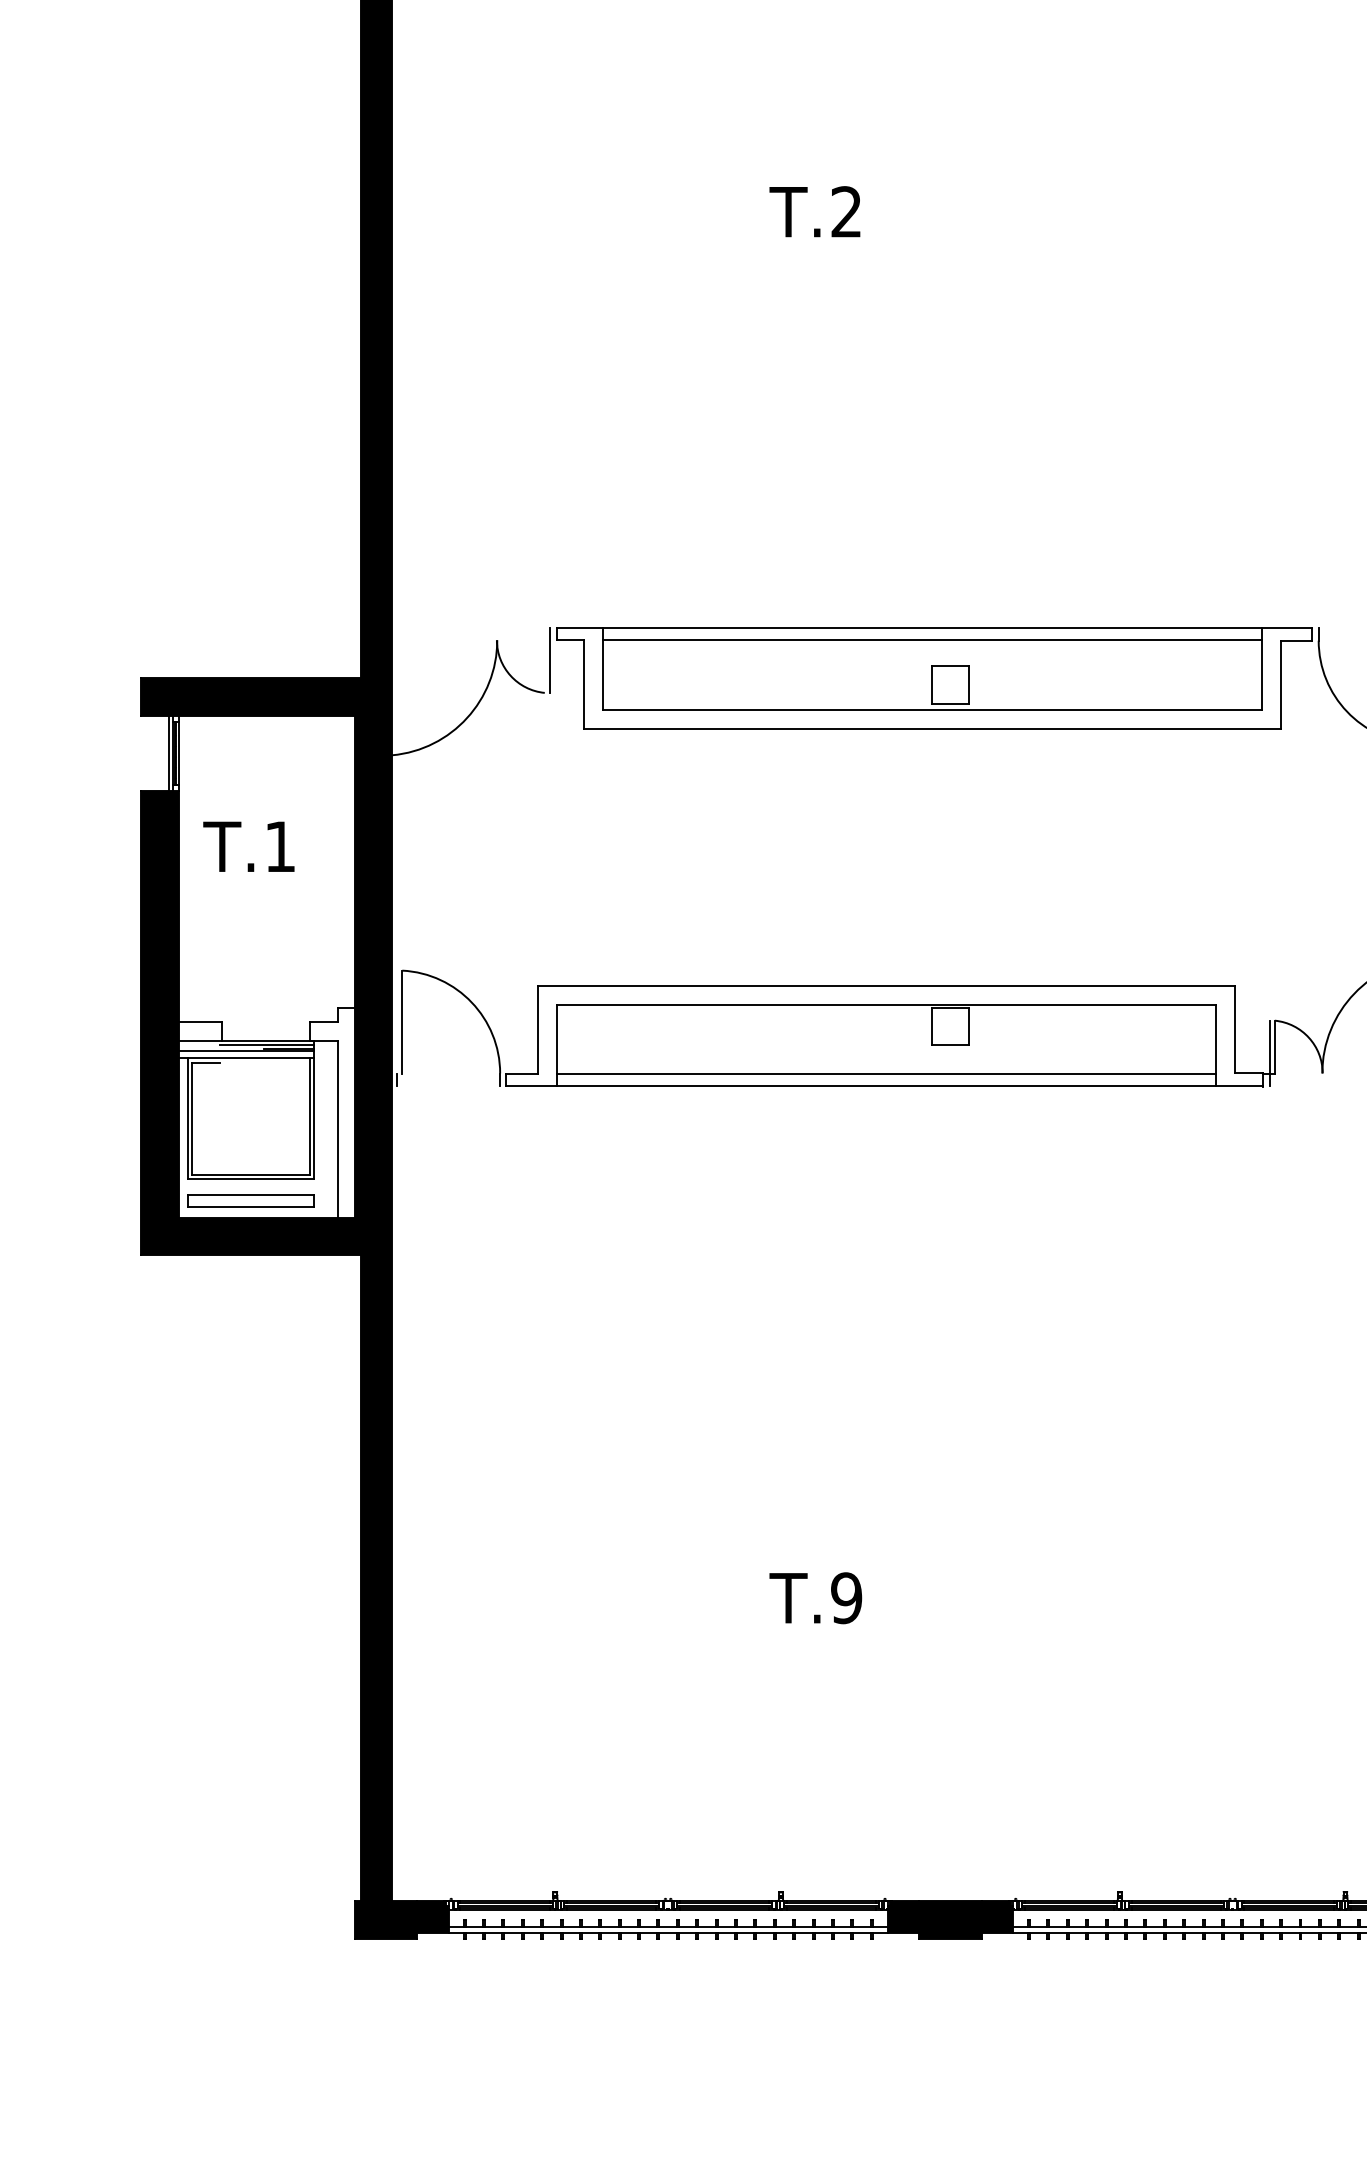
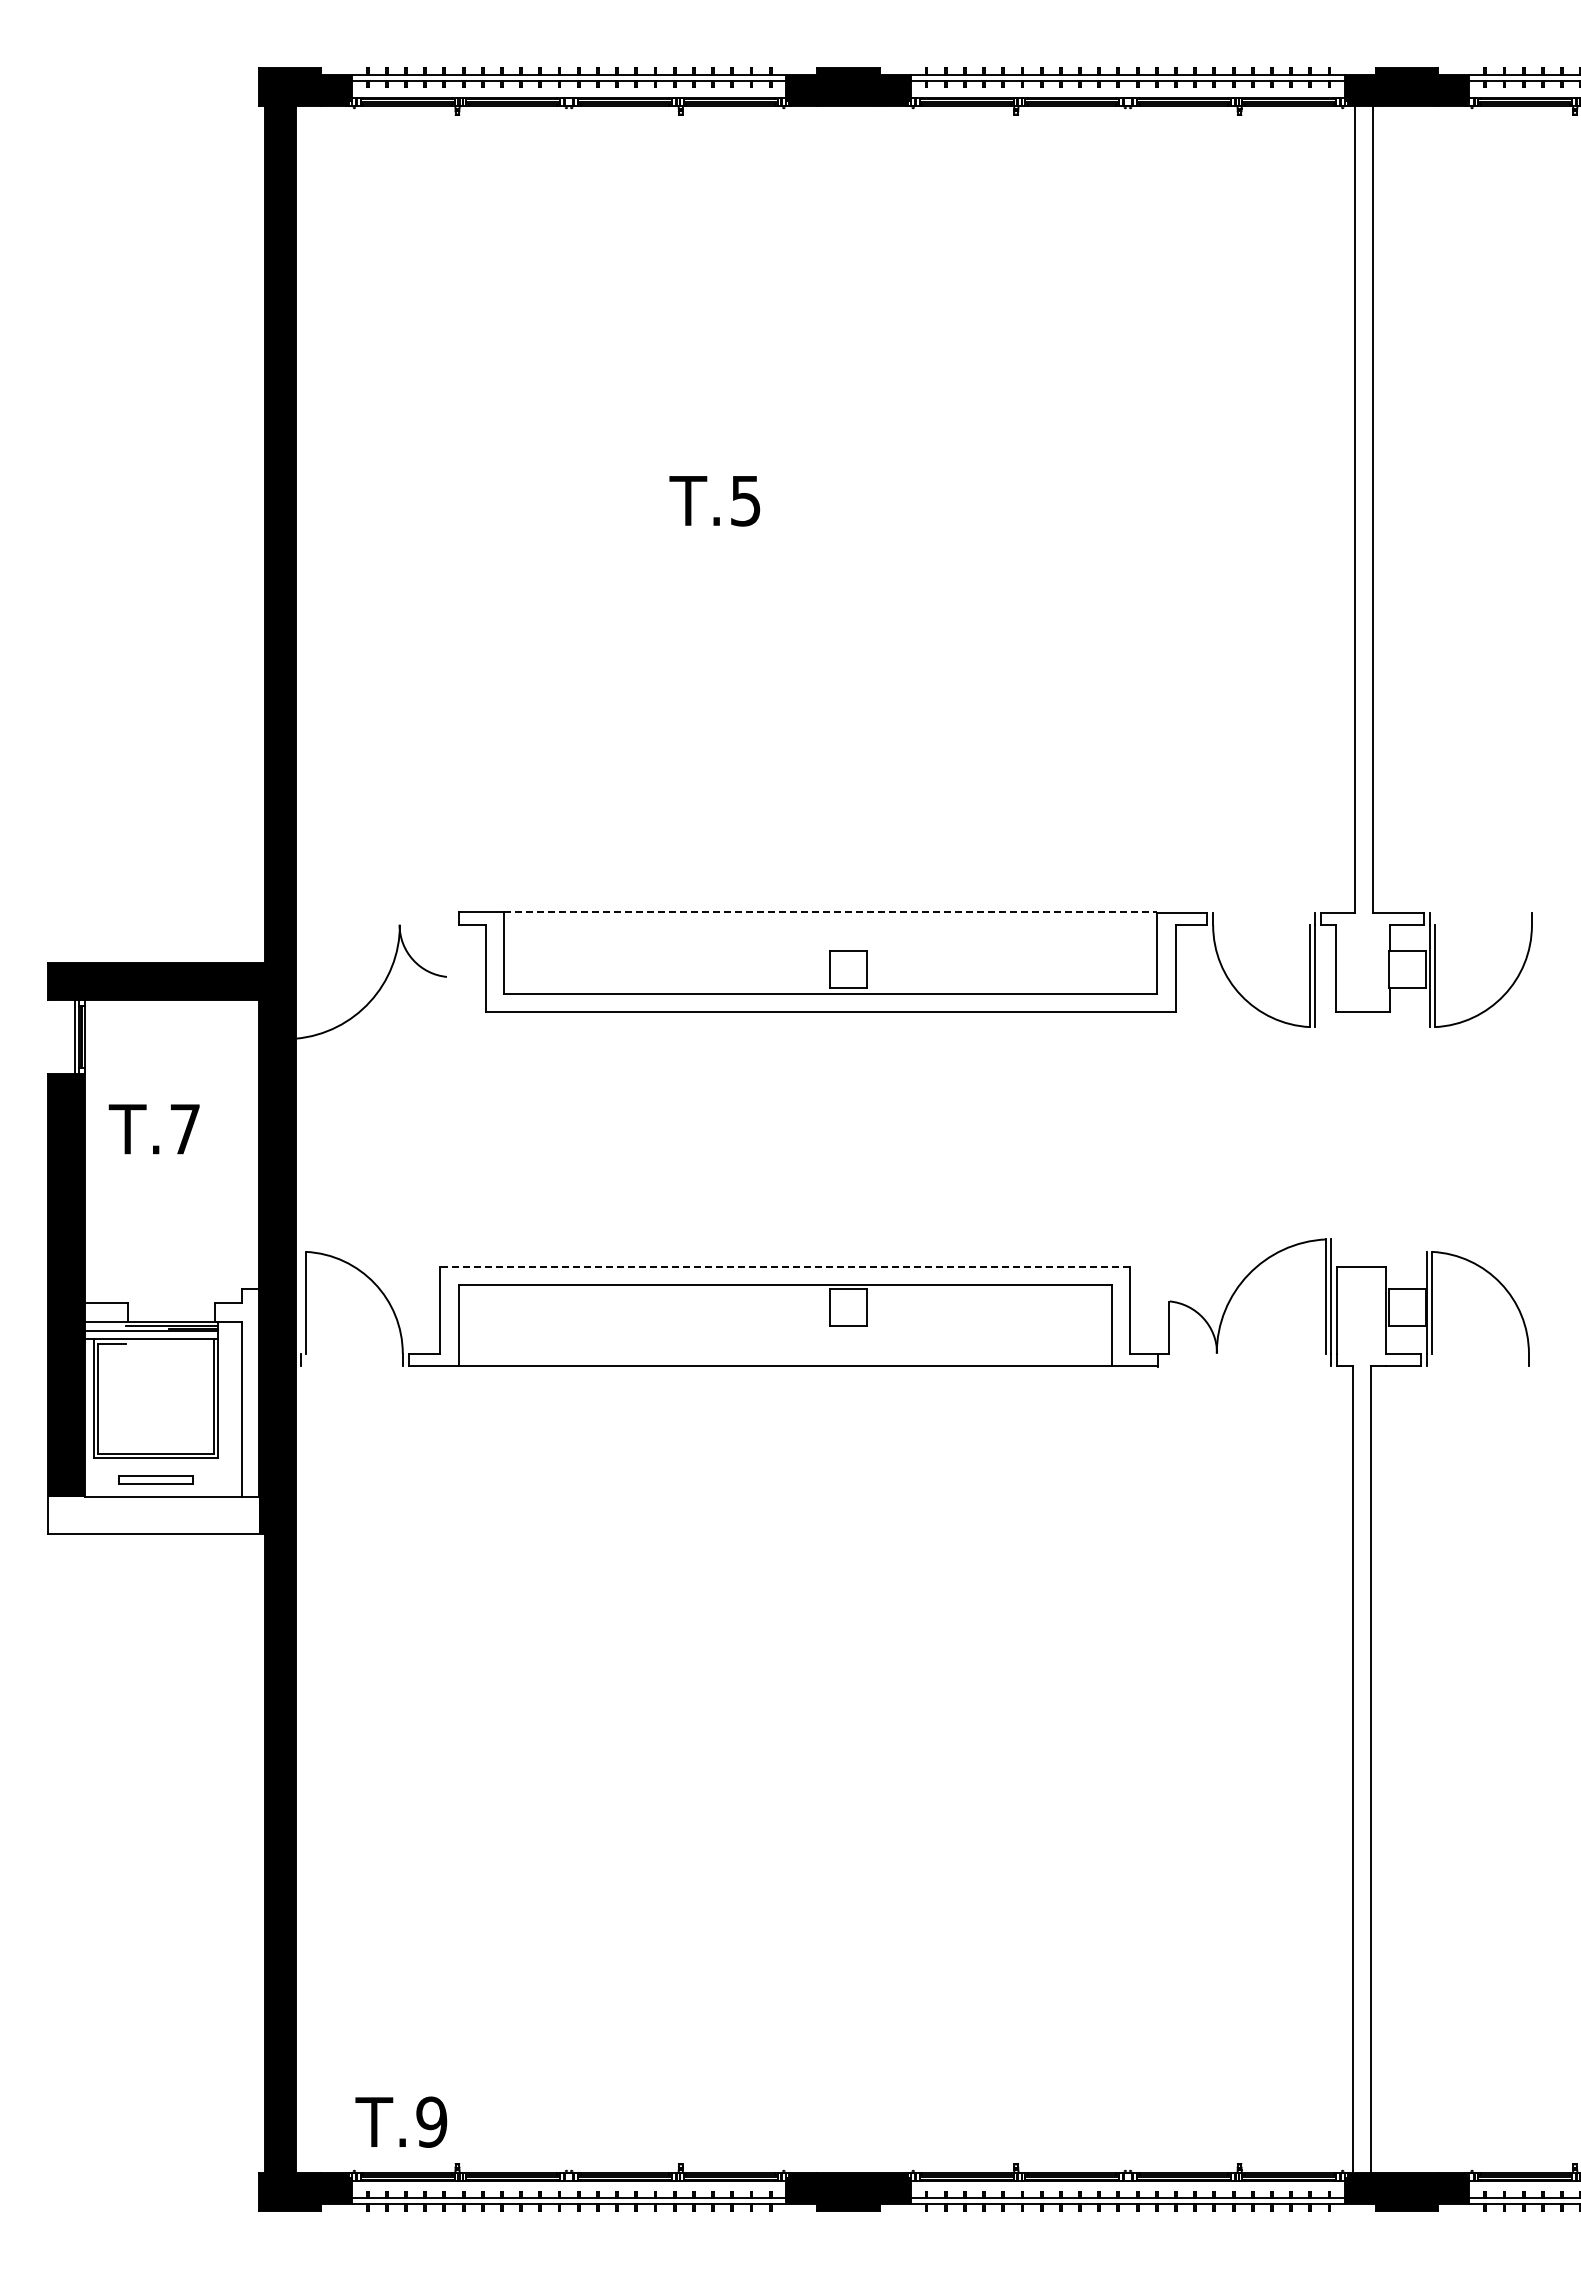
text: (846, 211) -> (745, 500), T.2 -> T.5
line: (933, 627) -> (831, 912), solid -> dashed
line: (932, 639) -> (830, 924), removed
line: (550, 660) -> (452, 944), removed
text: (279, 847) -> (184, 1129), T.1 -> T.7
line: (885, 985) -> (784, 1266), solid -> dashed
line: (1269, 1053) -> (1164, 1333), removed
line: (885, 1073) -> (784, 1353), removed
part: (250, 1200) -> (155, 1479), size x0.6
fill: (247, 1235) -> (152, 1514), removed
text: (816, 1597) -> (401, 2121), moved

